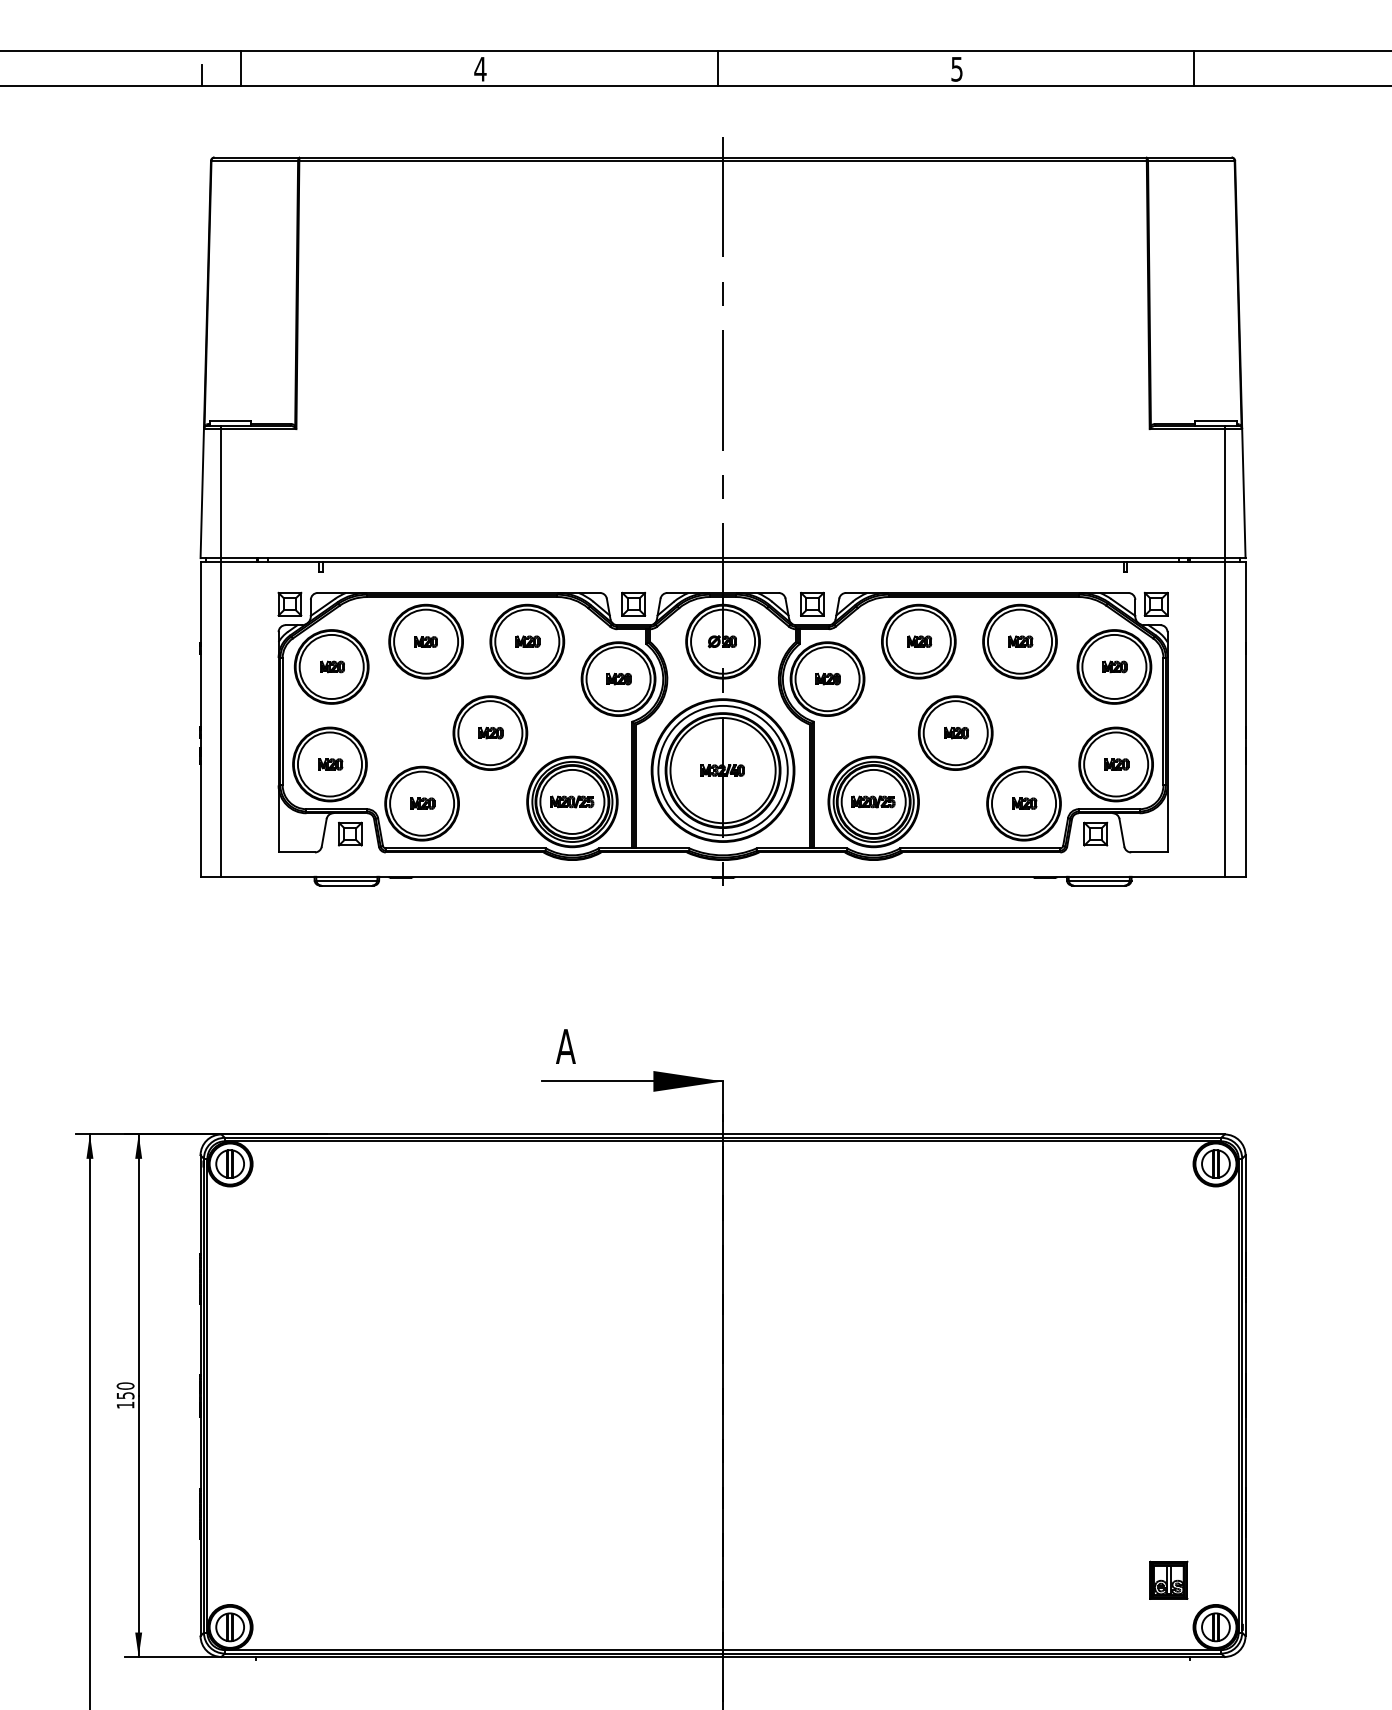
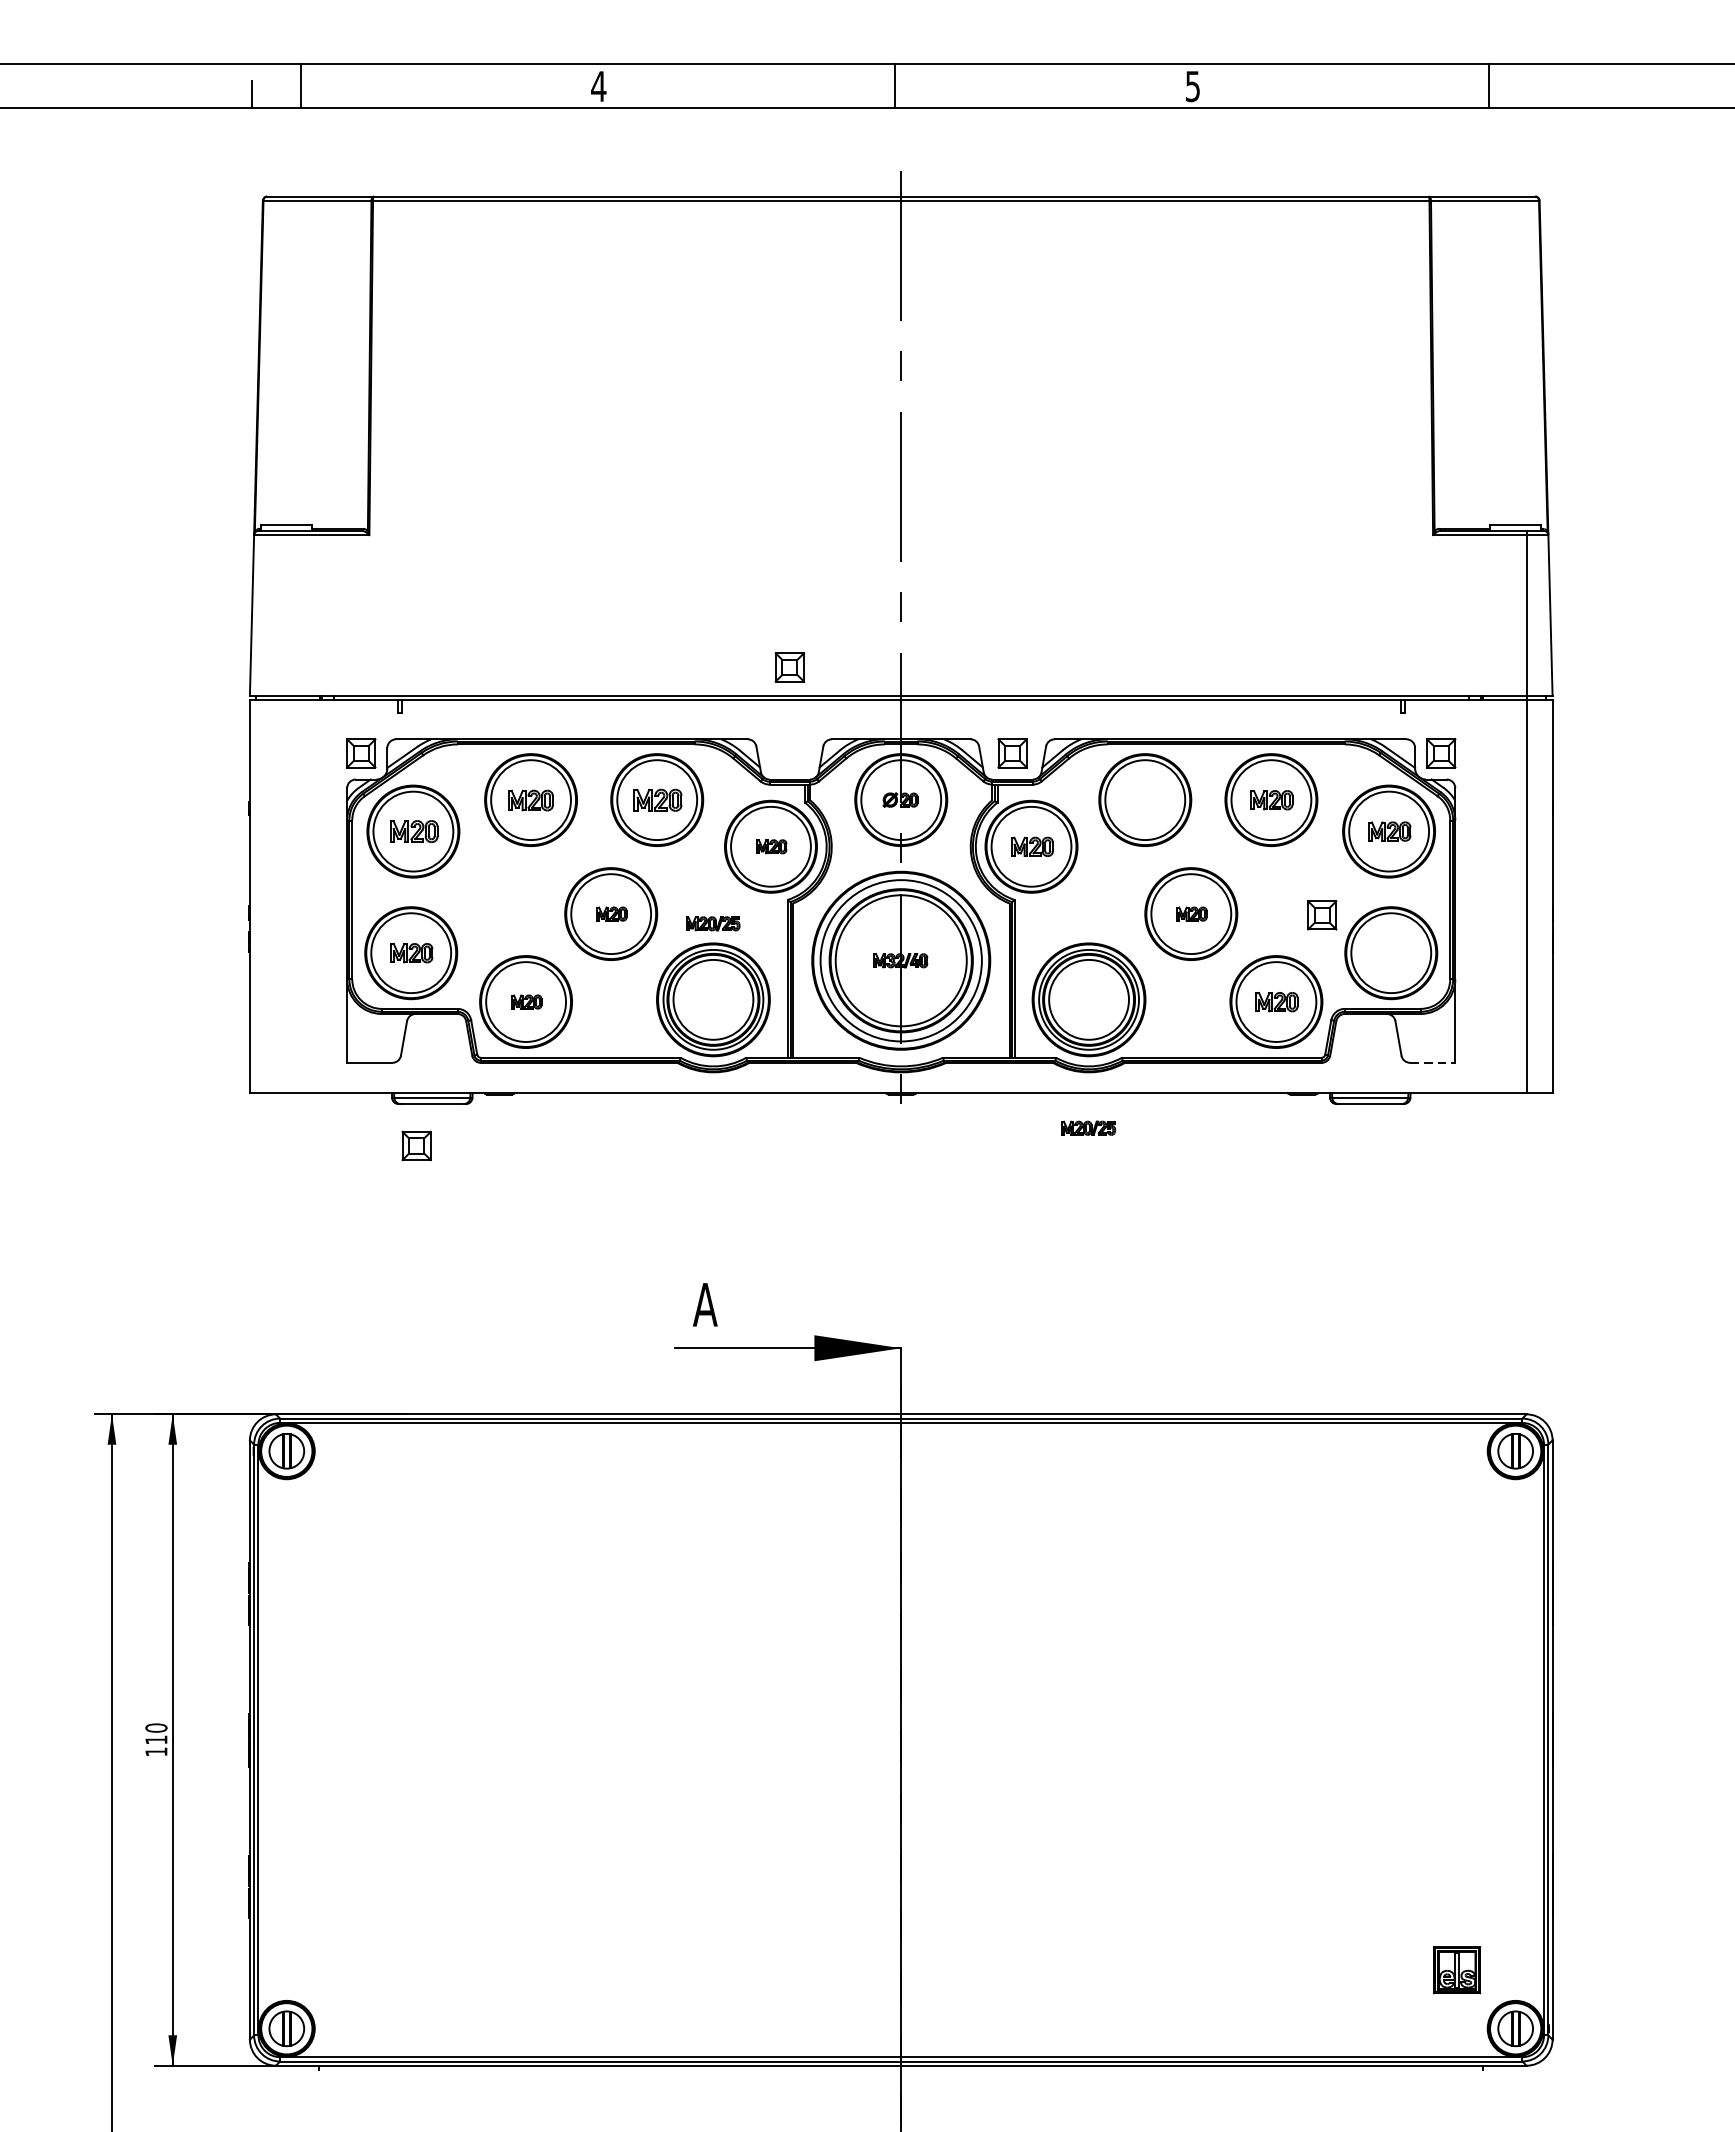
part: (633, 603) -> (789, 666), moved
part: (425, 641) -> (530, 799), size x1.6
part: (527, 641) -> (657, 799), size x1.6
part: (919, 641) -> (1146, 799), removed
part: (1020, 641) -> (1272, 799), size x1.4
line: (221, 650) -> (275, 811), removed
part: (332, 666) -> (414, 831), size x1.6
part: (1114, 666) -> (1389, 831), size x1.4
part: (827, 678) -> (1031, 845), size x1.4
part: (330, 764) -> (411, 953), size x1.4
part: (1116, 764) -> (1391, 953), removed
part: (572, 801) -> (713, 923), moved
part: (873, 801) -> (1088, 1127), moved
part: (1024, 803) -> (1277, 1001), size x1.4
part: (350, 833) -> (416, 1145), moved
part: (1095, 833) -> (1321, 914), moved
line: (1149, 852) -> (1432, 1062), solid -> dashed
text: (125, 1395) -> (156, 1739), 150 -> 110

